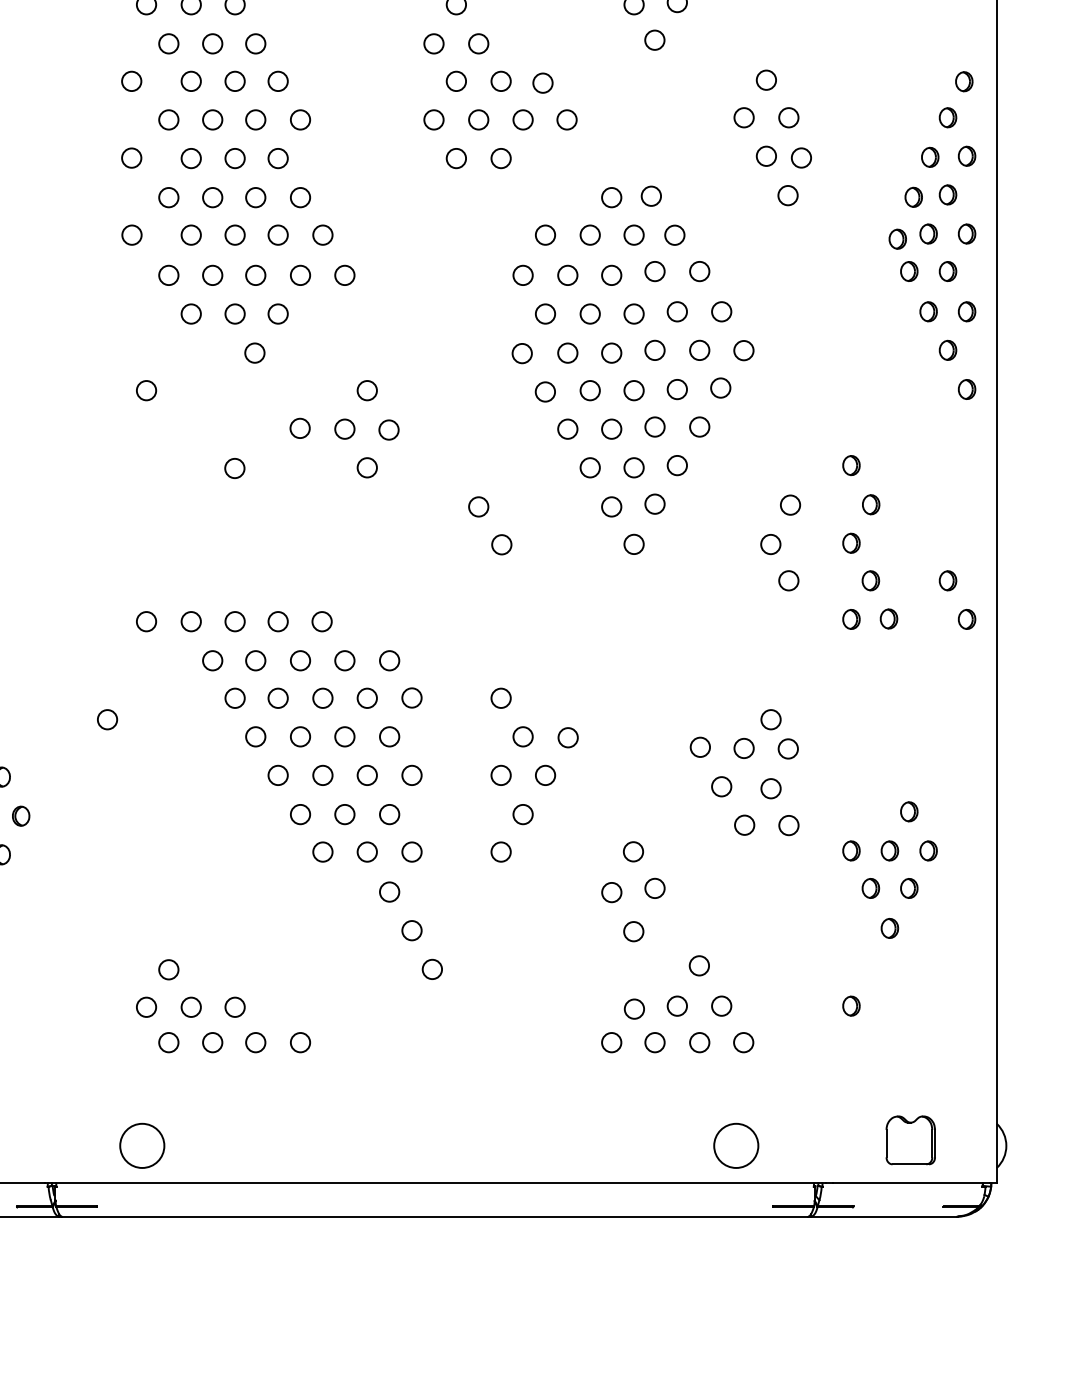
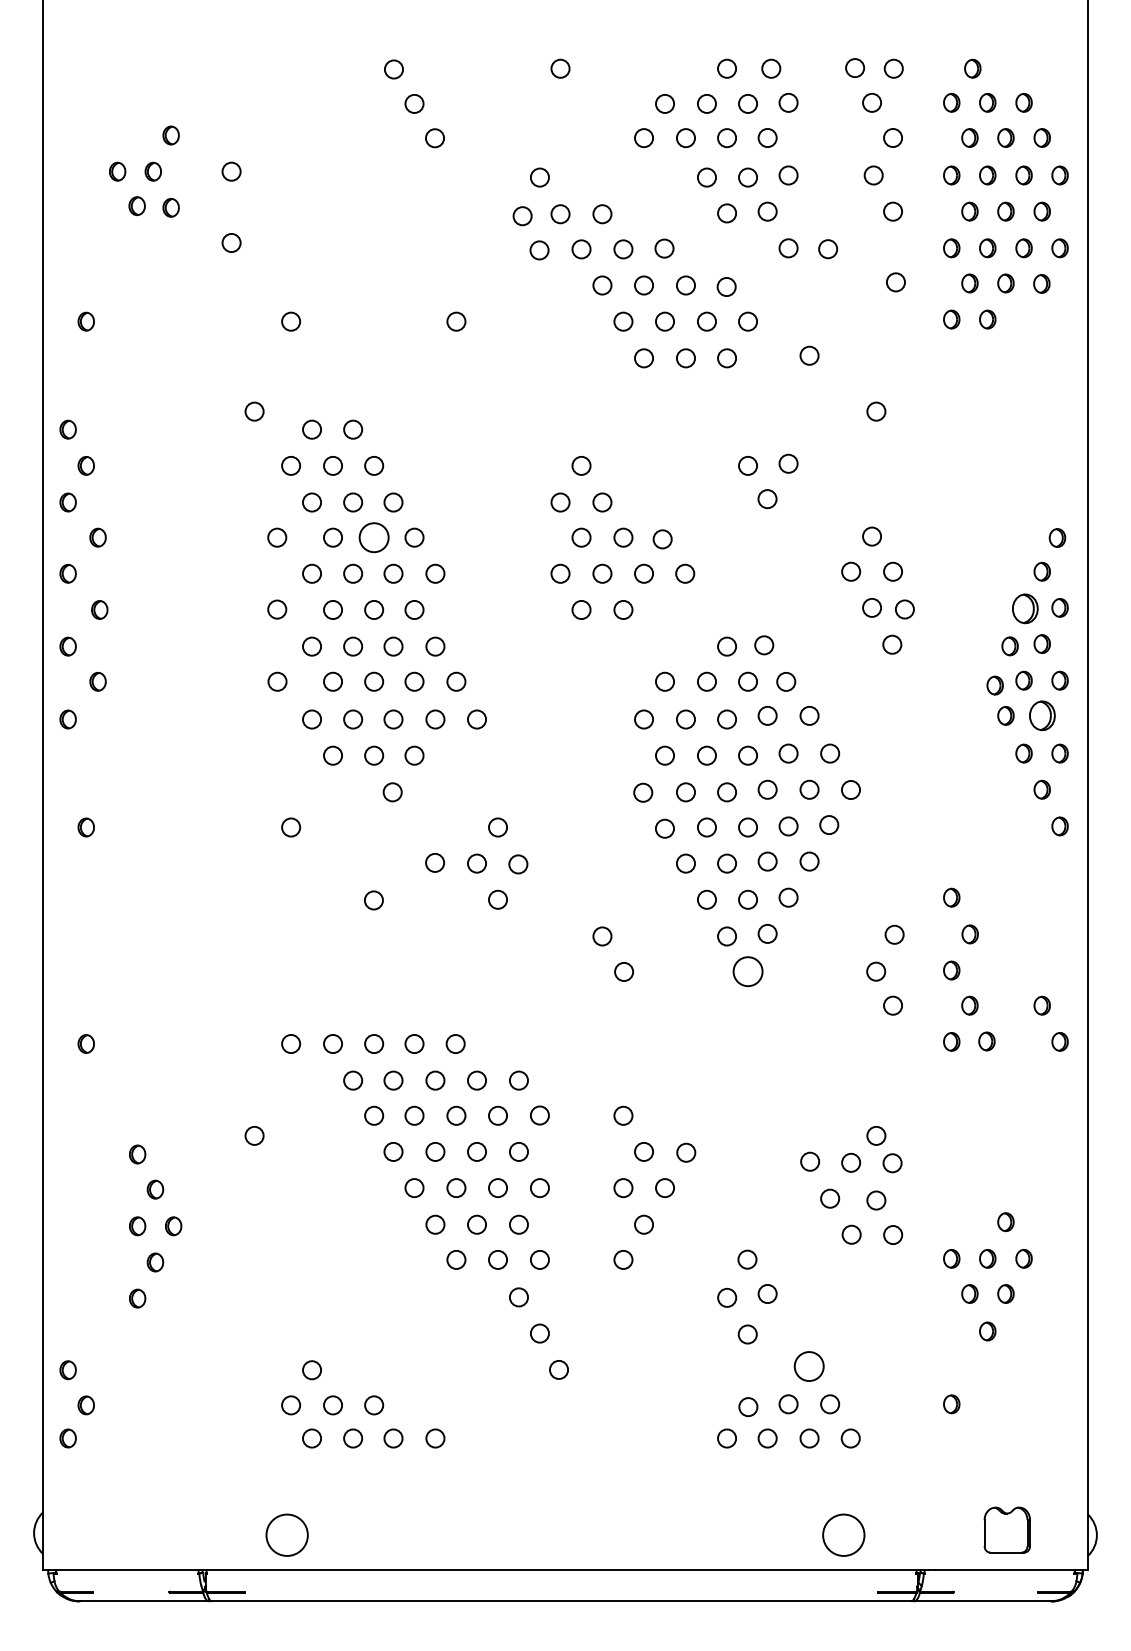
circle: (235, 81) -> (374, 537), size x1.6
part: (930, 156) -> (1025, 608), size x1.6
part: (947, 271) -> (1041, 715), size x1.6
circle: (633, 544) -> (747, 971), size x1.6
circle: (699, 965) -> (809, 1366), size x1.6

